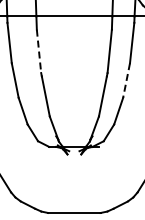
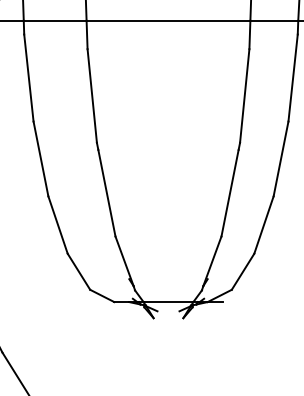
line: (39, 51) -> (93, 96), dashed -> solid
line: (126, 80) -> (280, 158), dashed -> solid

